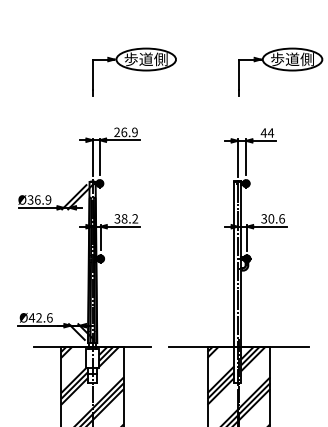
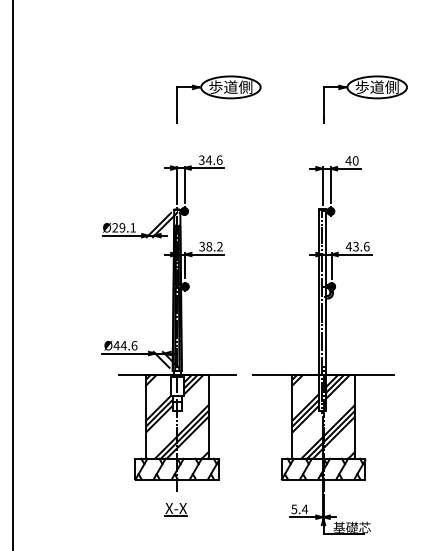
text: (125, 131) -> (210, 159), 26.9 -> 34.6
text: (270, 132) -> (355, 160), 44 -> 40
text: (38, 199) -> (123, 227), Ø36.9 -> Ø29.1
text: (266, 218) -> (351, 246), 30.6 -> 43.6
text: (38, 317) -> (123, 345), Ø42.6 -> Ø44.6

